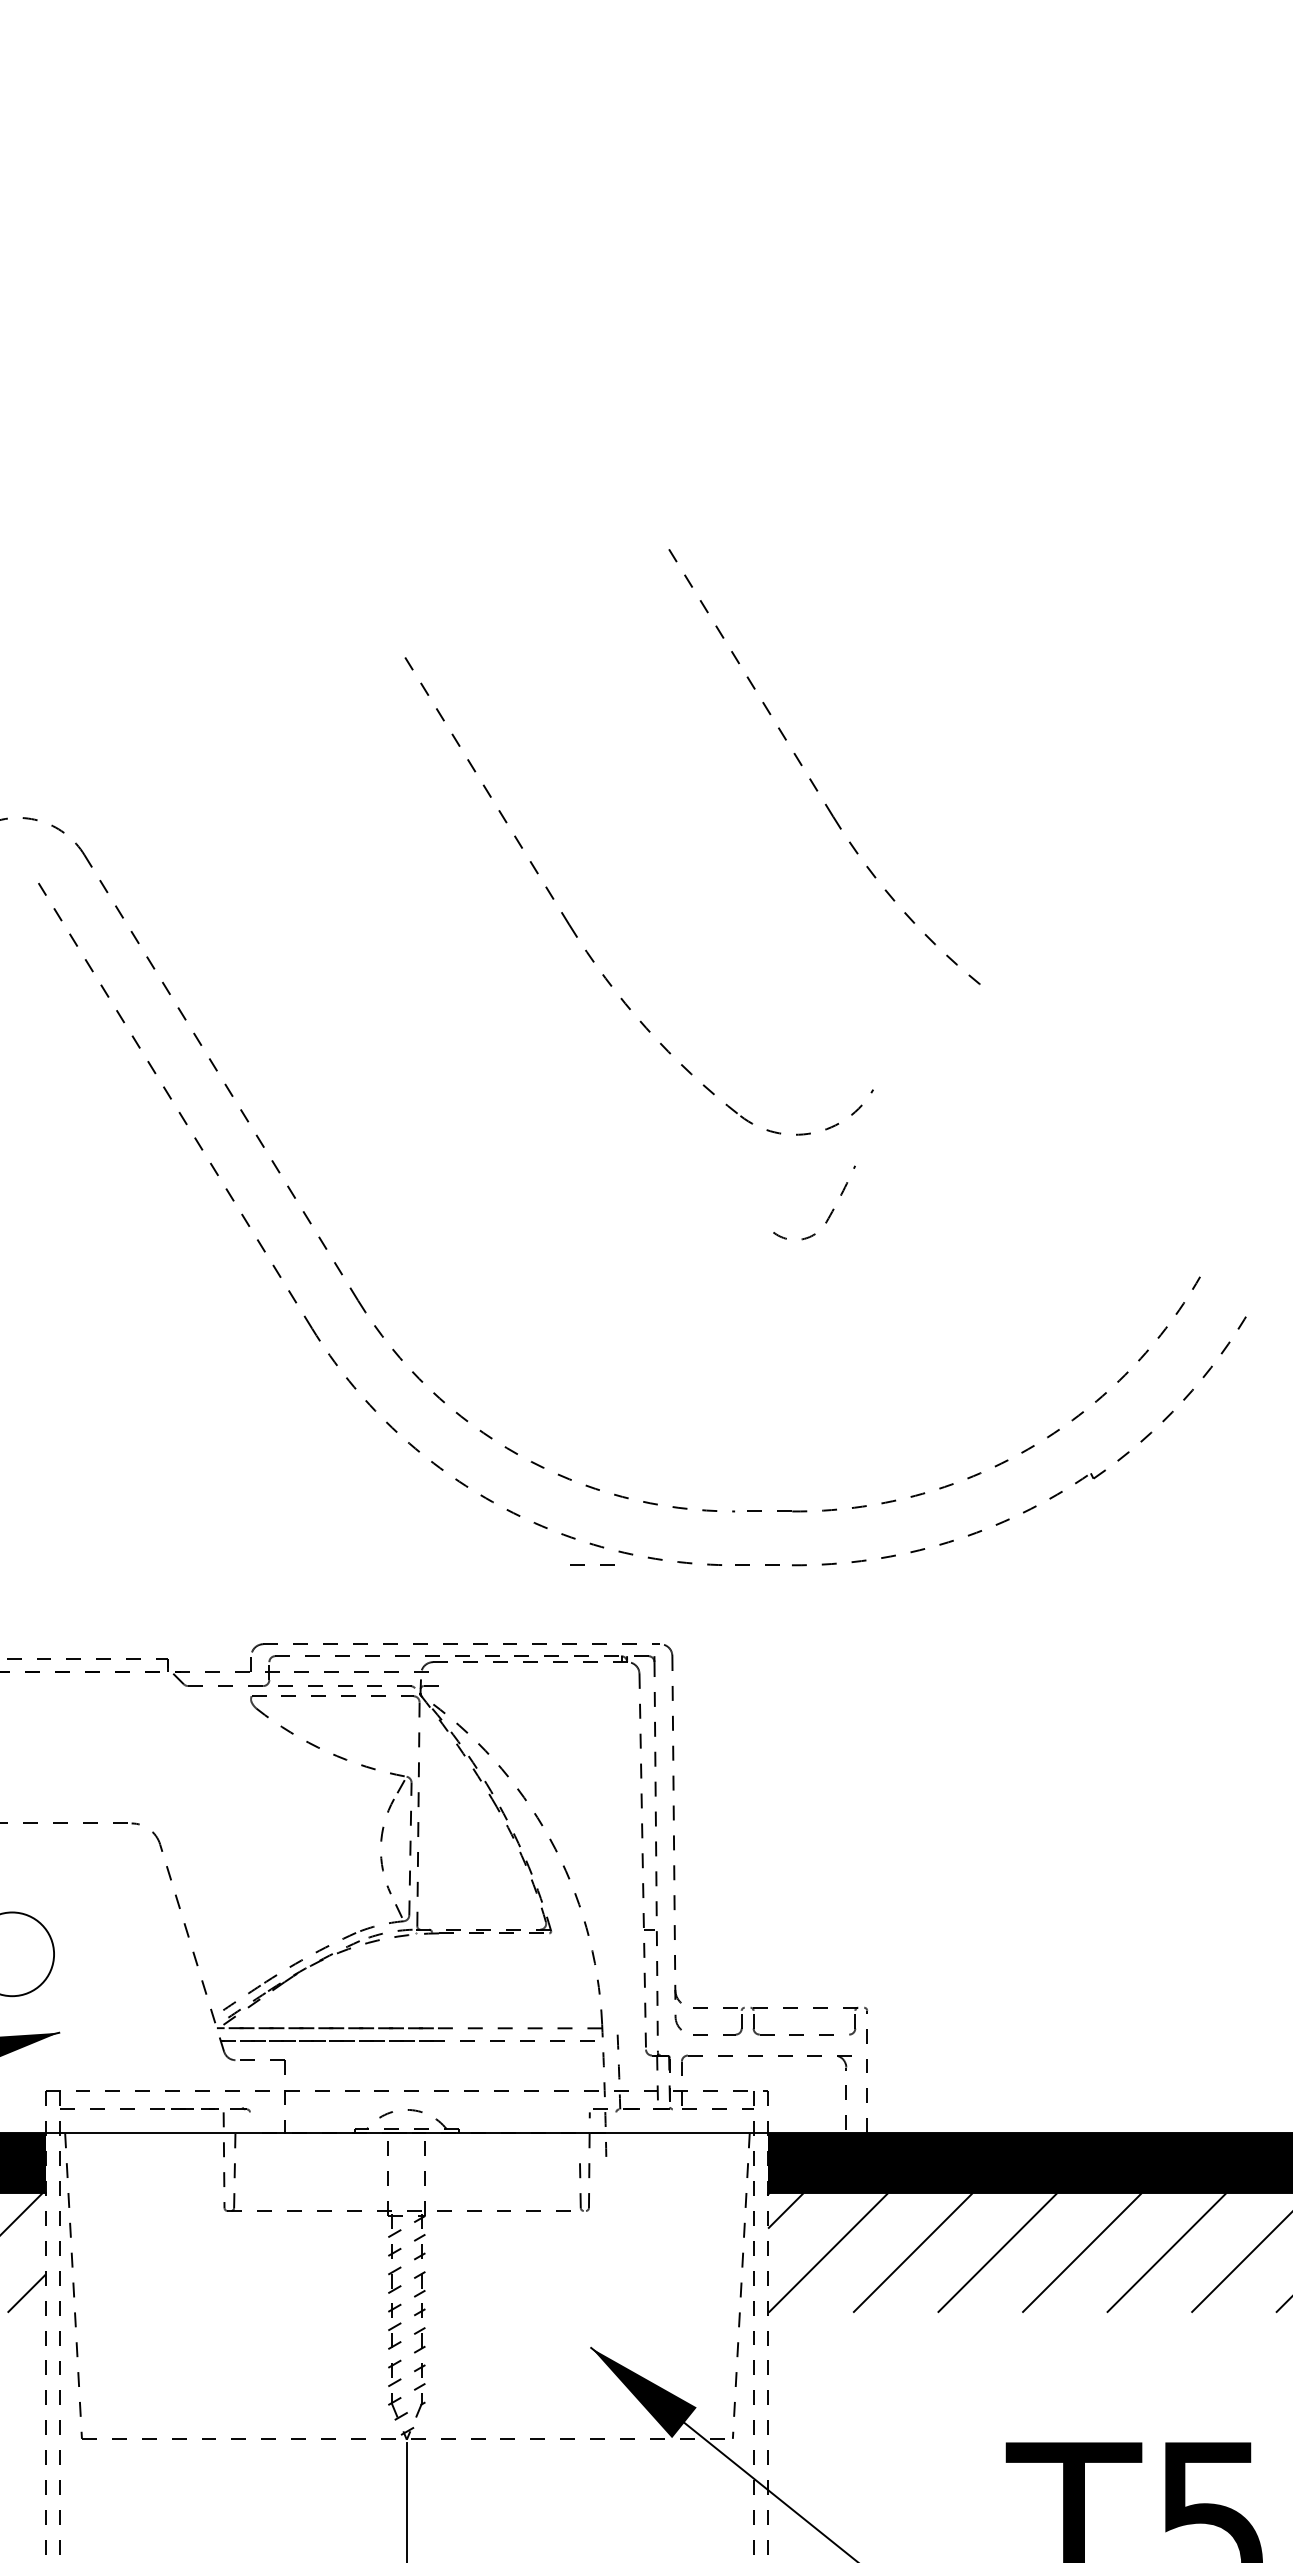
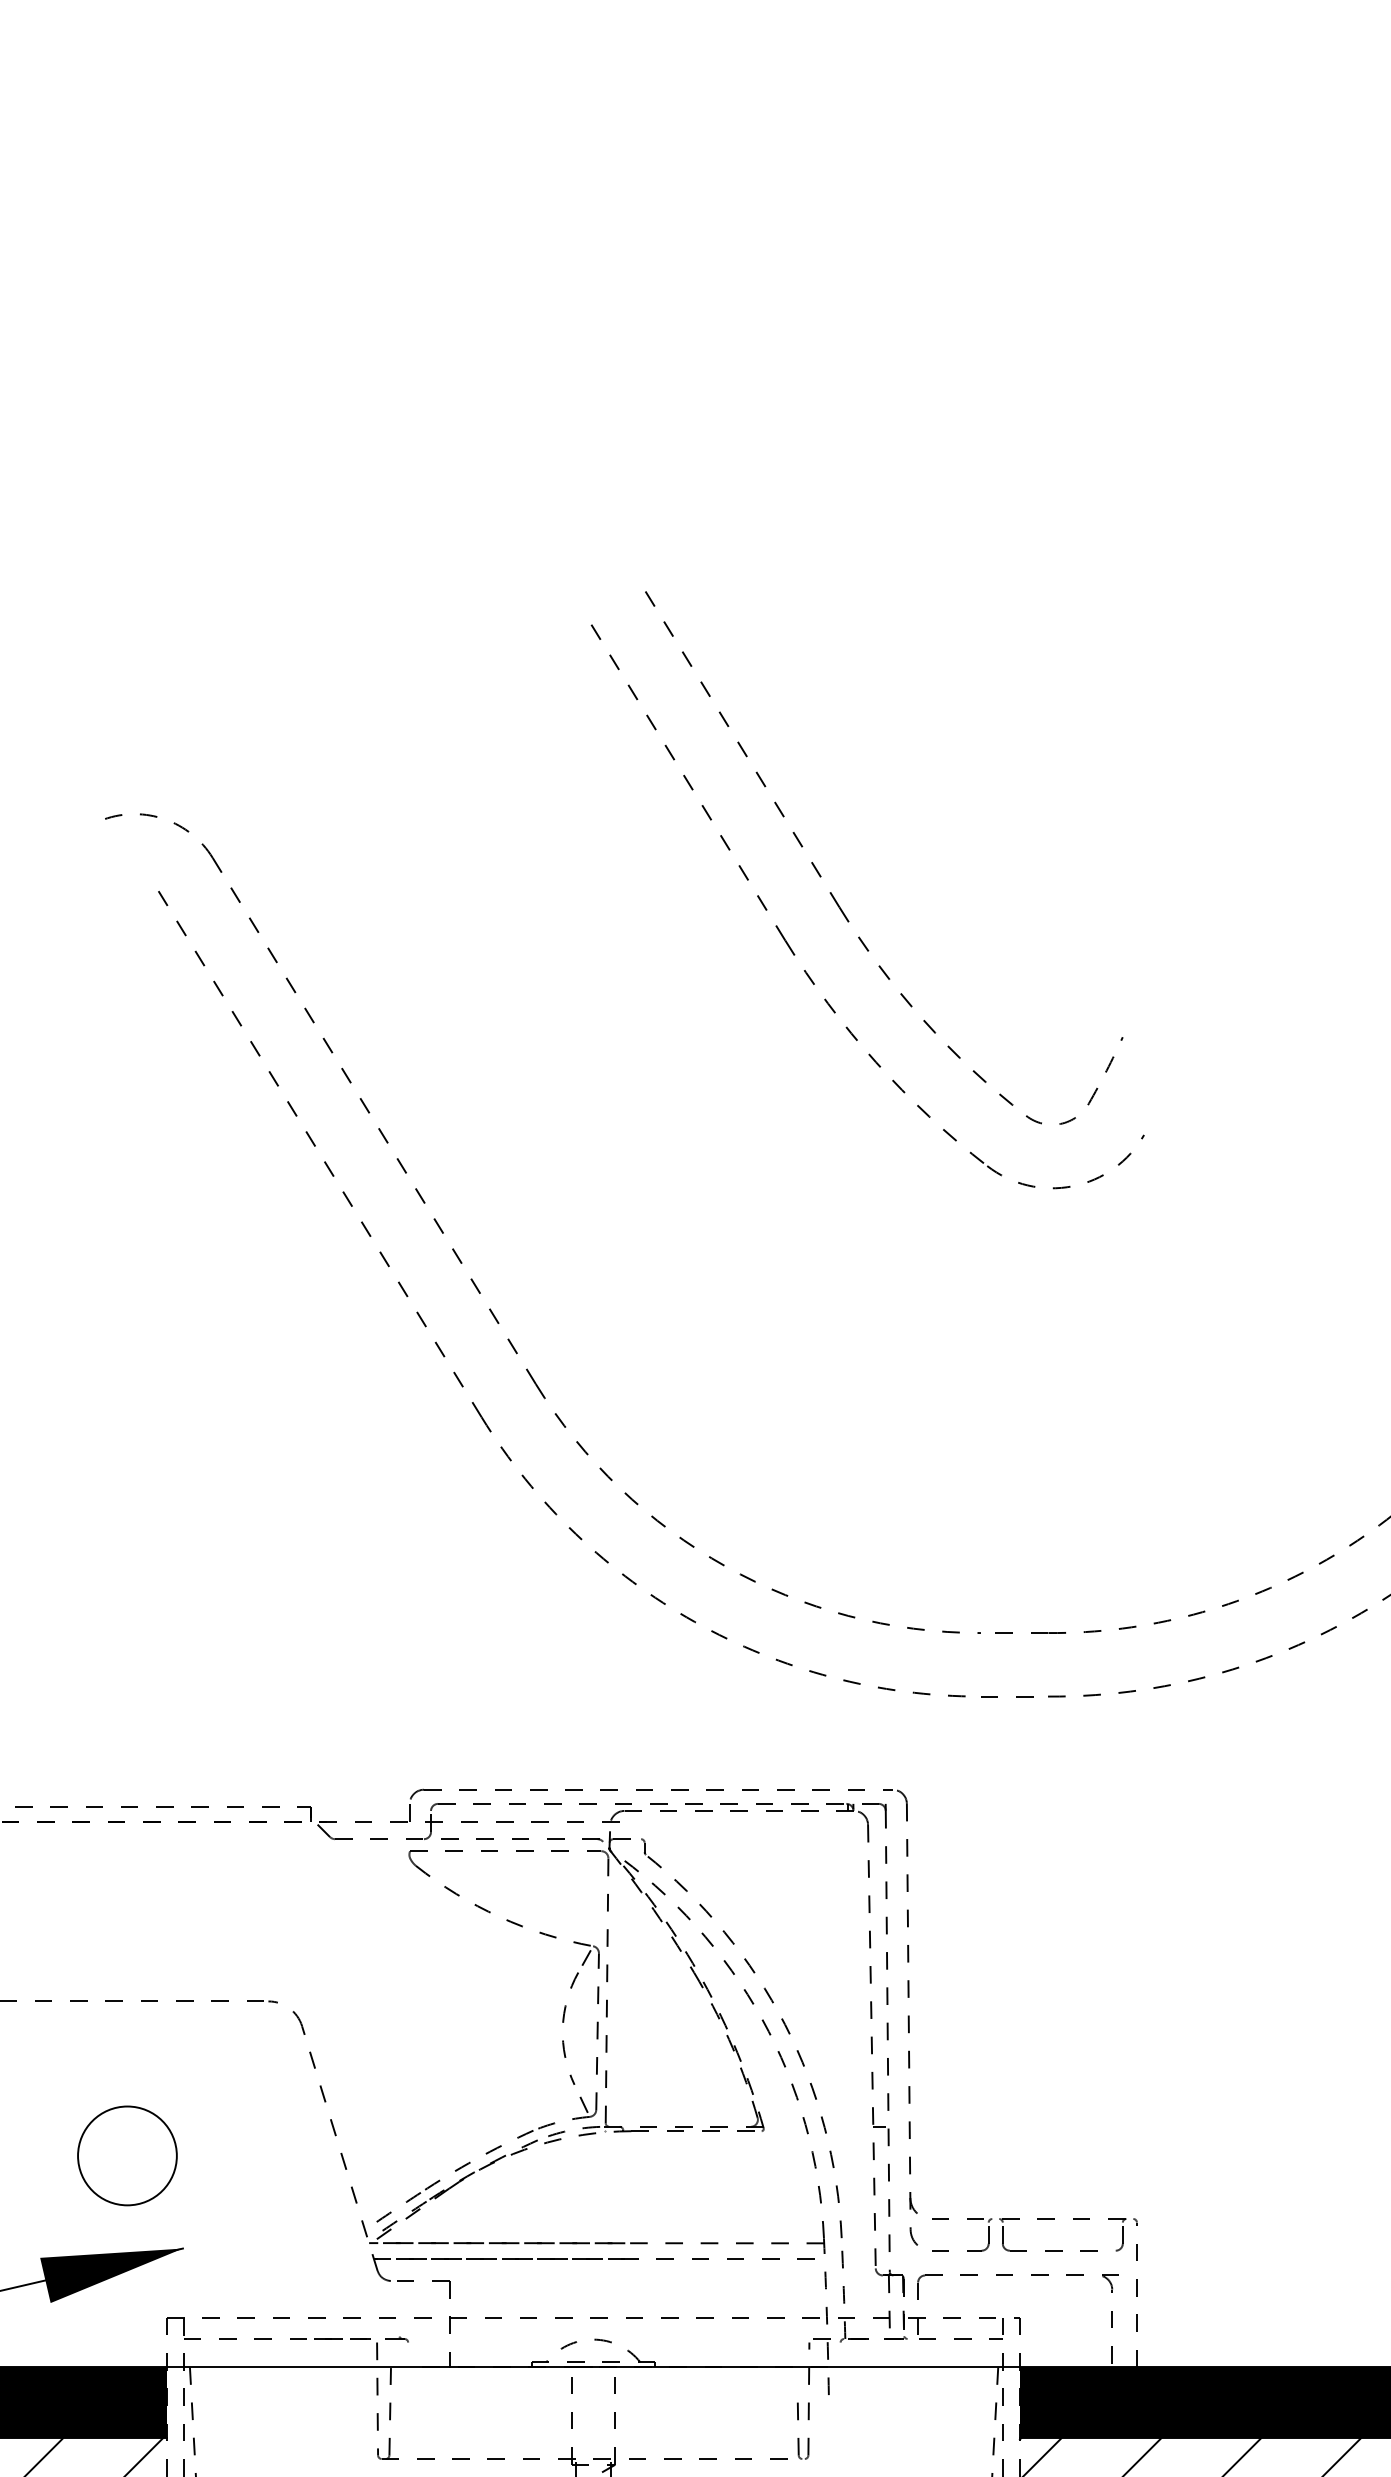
part: (811, 779) -> (813, 863), moved
part: (831, 1210) -> (1094, 1089), moved
line: (584, 1564) -> (803, 1695), removed
part: (565, 1838) -> (780, 2019), added

